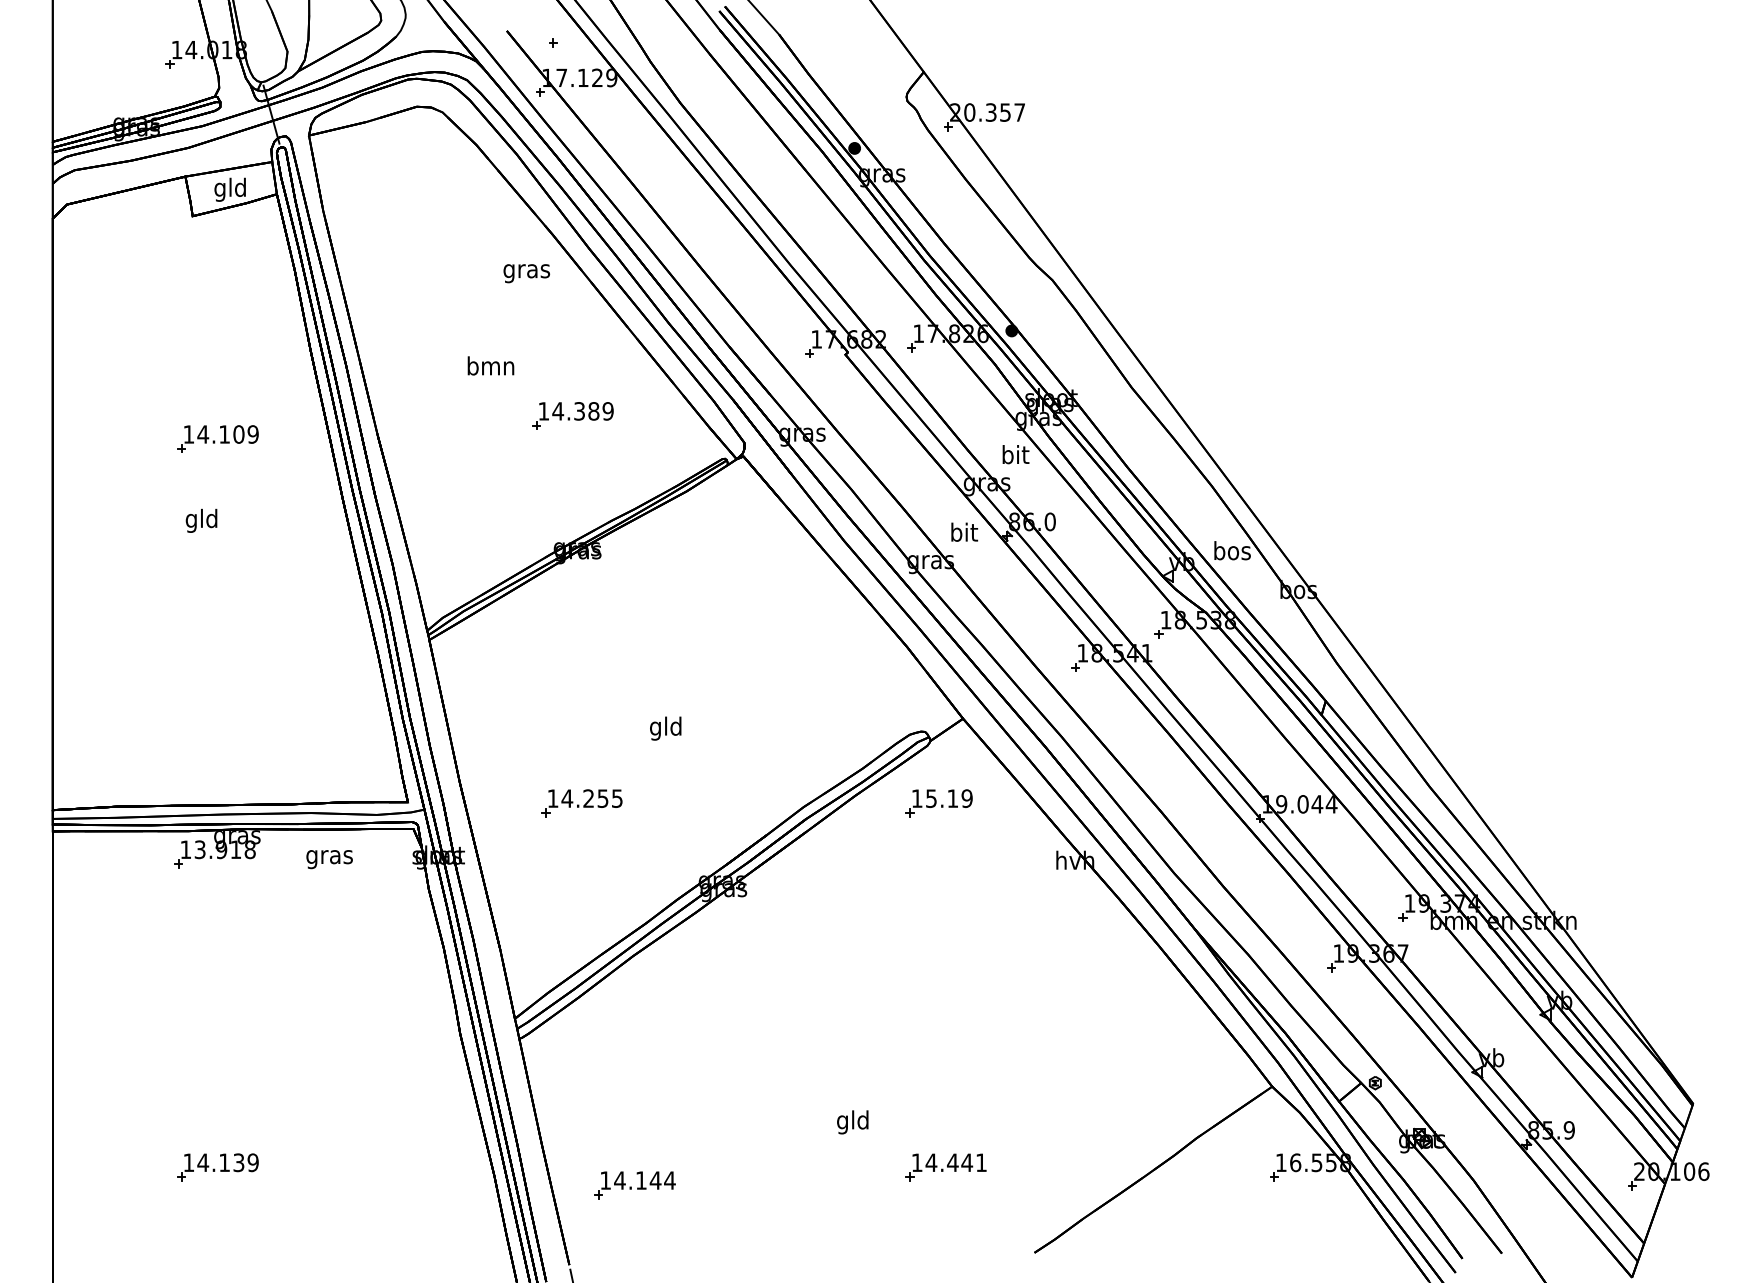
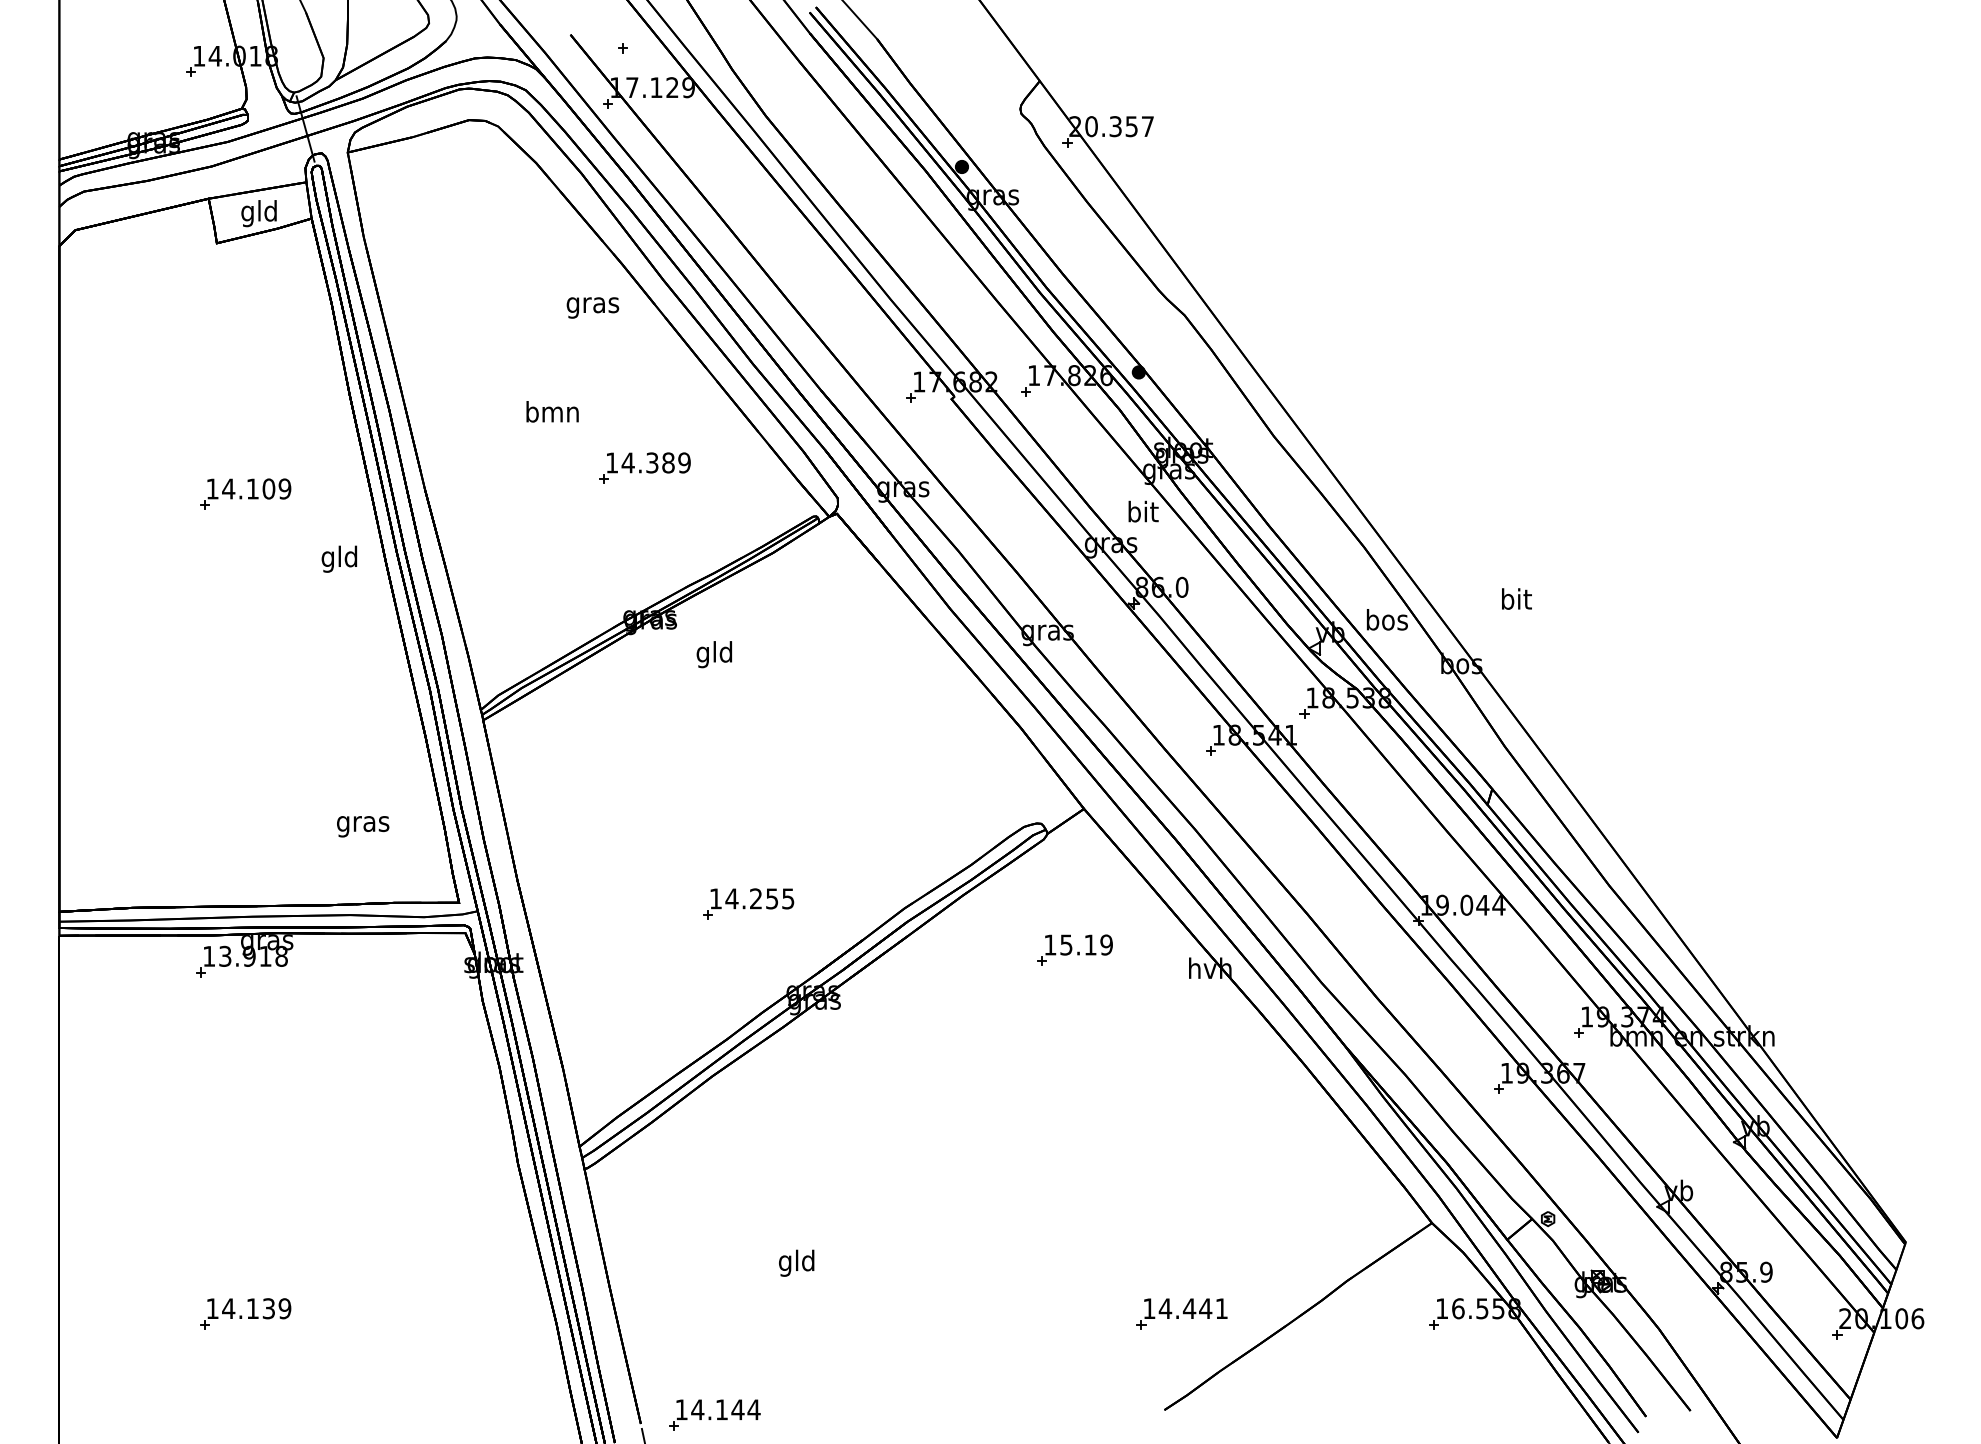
text: (201, 520) -> (339, 558), moved
text: (964, 531) -> (1516, 598), moved
text: (665, 728) -> (714, 654), moved
part: (581, 803) -> (747, 904), moved
part: (938, 803) -> (1074, 950), moved
text: (329, 859) -> (362, 826), moved
text: (852, 1122) -> (796, 1263), moved
part: (945, 1167) -> (1181, 1314), moved
part: (634, 1185) -> (714, 1415), moved

